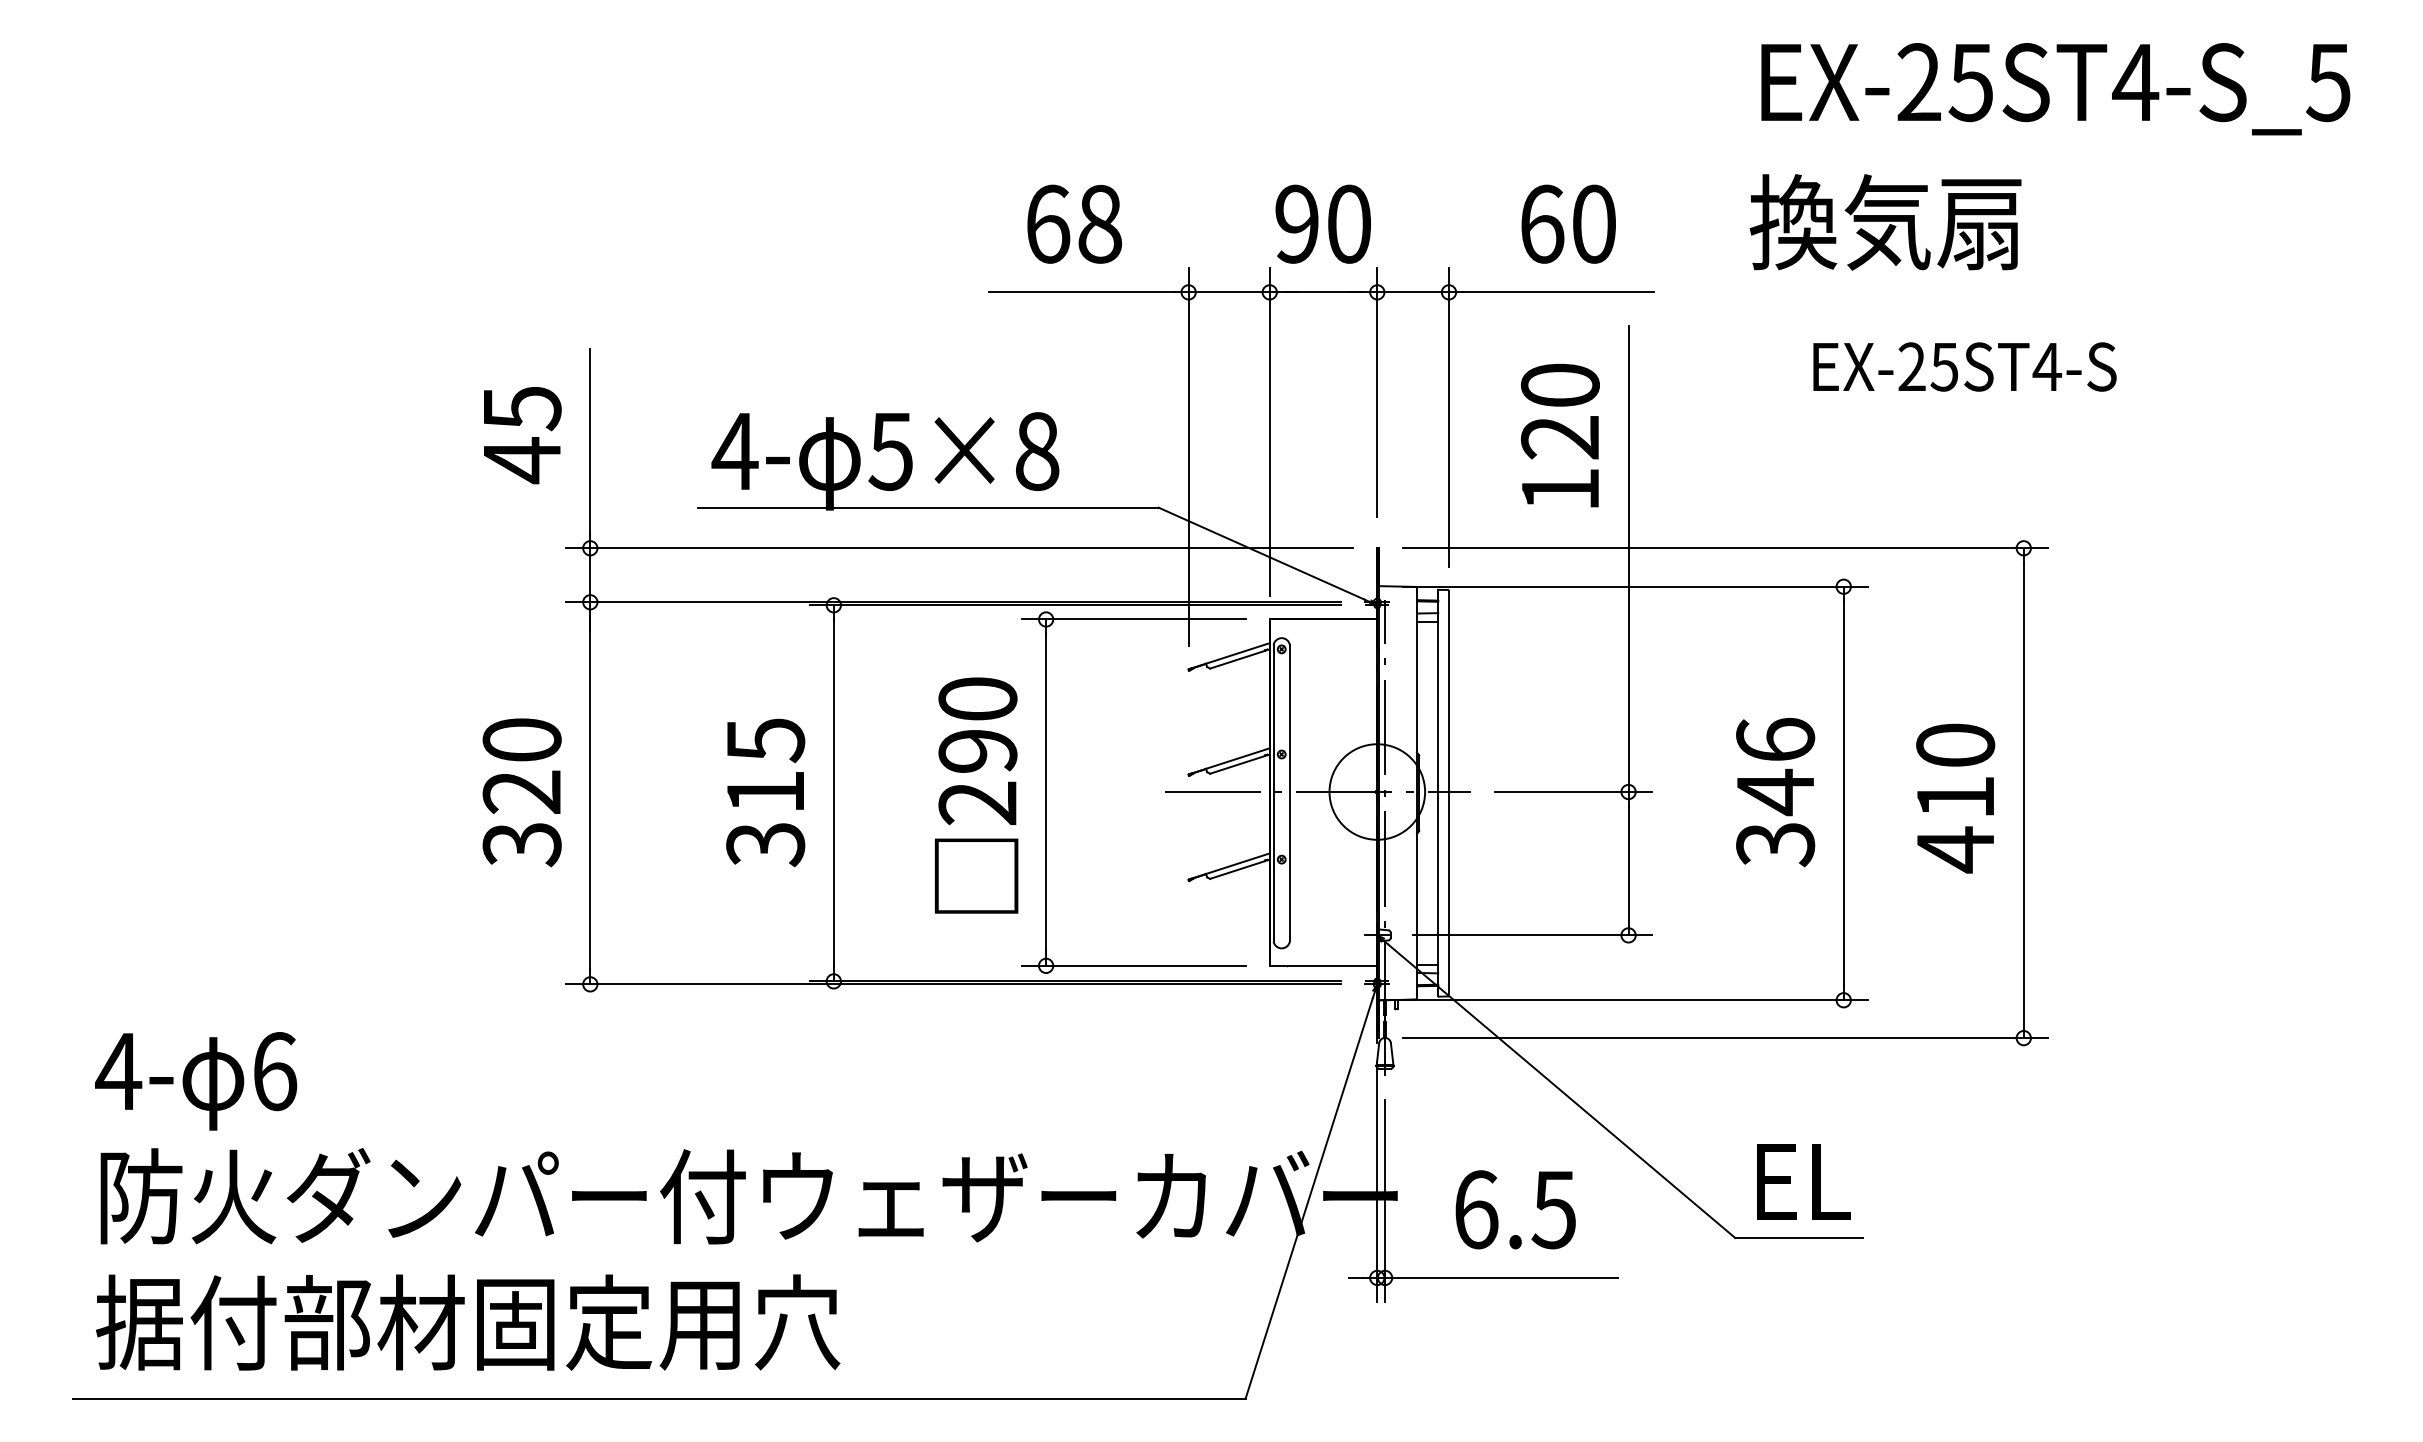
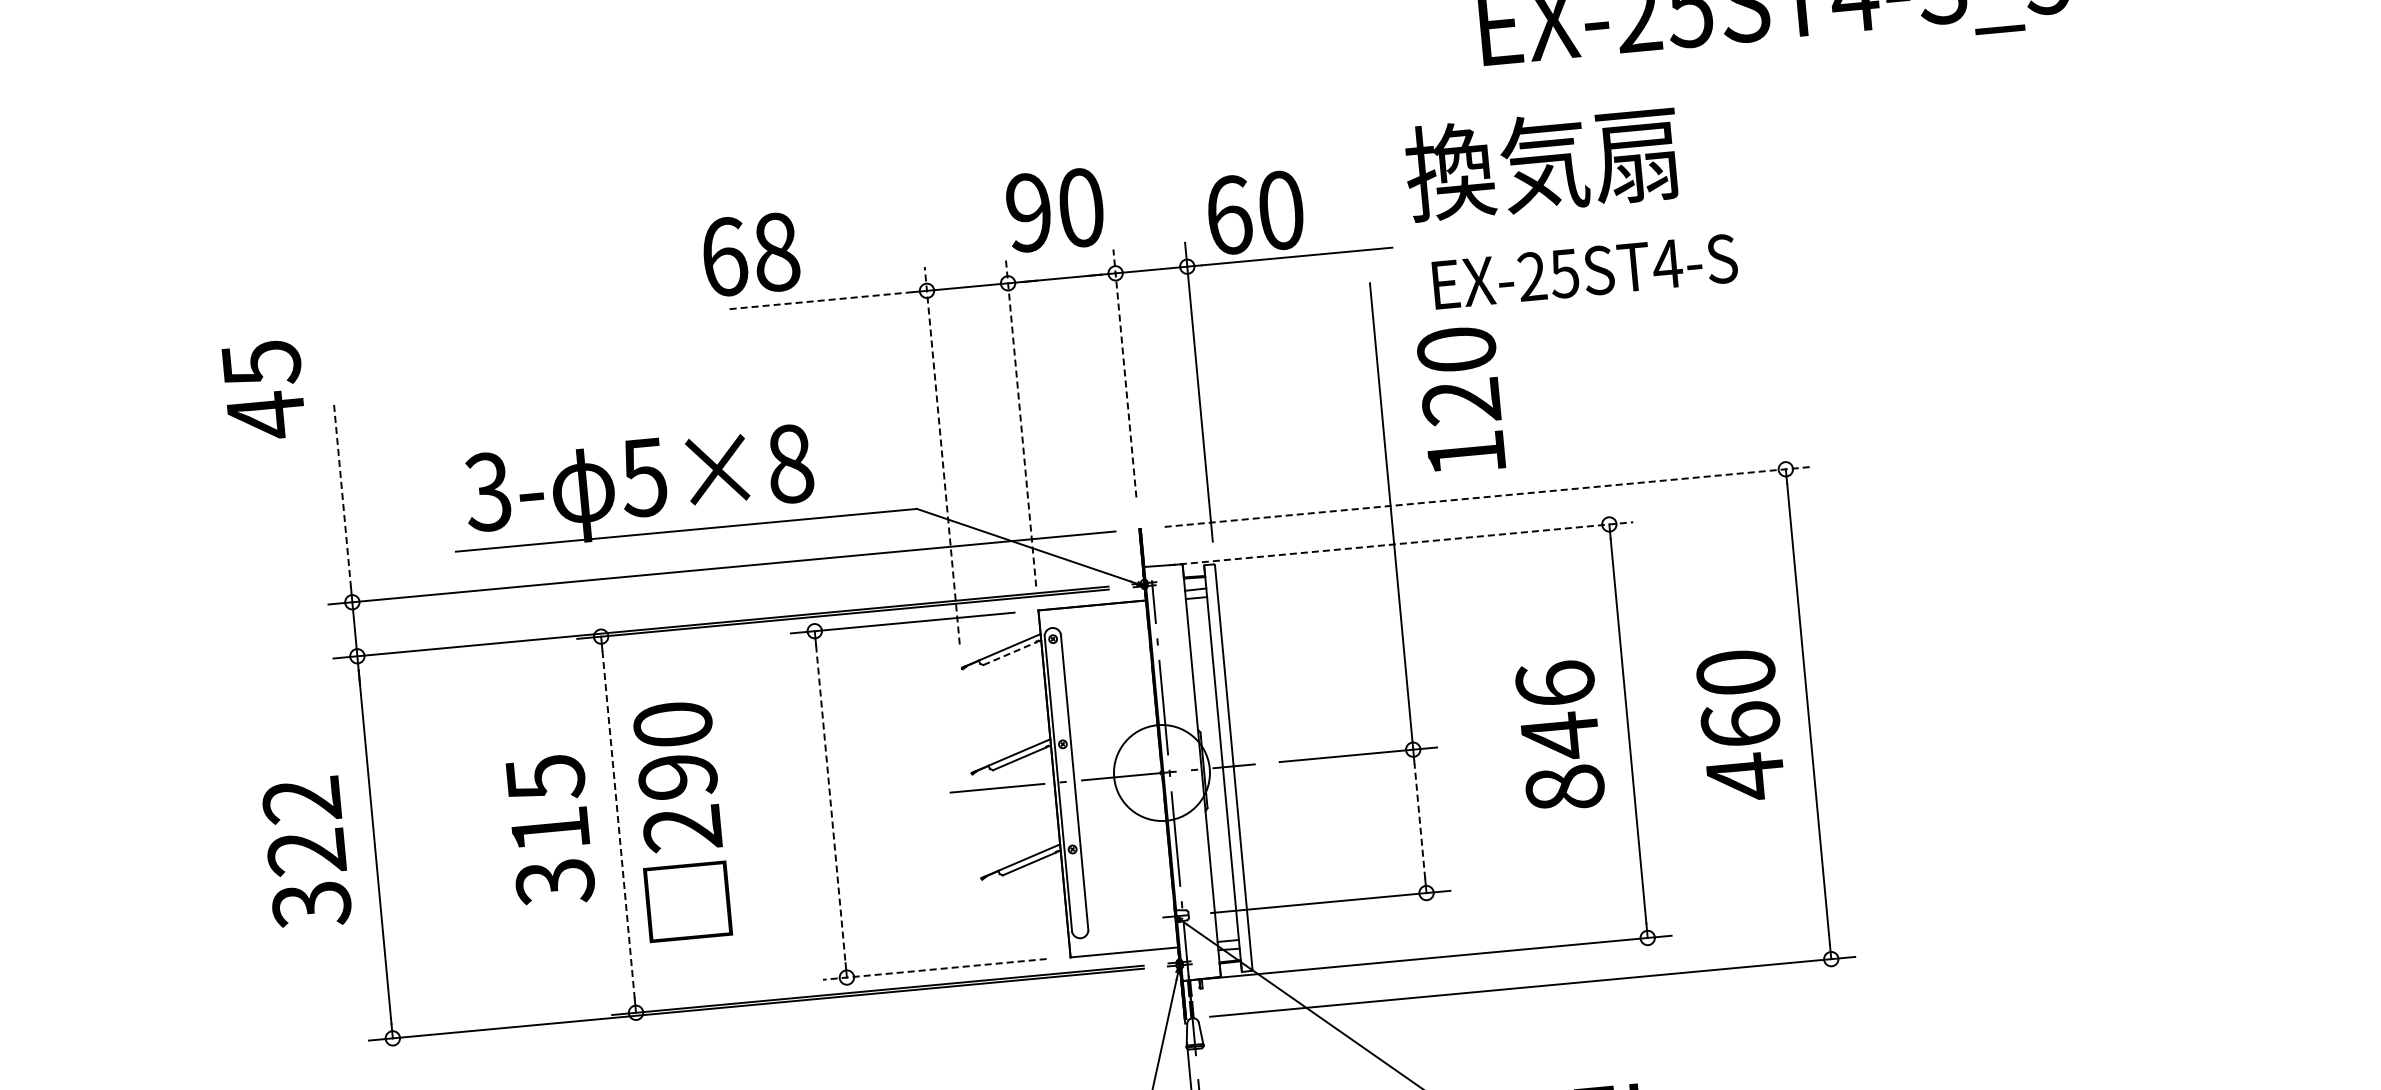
text: (1885, 222) -> (1542, 163), moved
text: (1074, 223) -> (750, 253), moved
text: (1568, 223) -> (1255, 212), moved
line: (1081, 292) -> (819, 300), solid -> dashed
text: (1964, 366) -> (1584, 271), moved
line: (1377, 392) -> (1125, 373), solid -> dashed
line: (1269, 432) -> (1020, 423), solid -> dashed
text: (522, 435) -> (264, 390), moved
text: (1560, 435) -> (1461, 399), moved
line: (590, 441) -> (342, 495), solid -> dashed
text: (734, 451) -> (487, 492), 4- -> 3-
line: (1188, 457) -> (942, 455), solid -> dashed
line: (1725, 548) -> (1487, 497), solid -> dashed
line: (1635, 586) -> (1401, 543), solid -> dashed
line: (1237, 659) -> (1009, 653), solid -> dashed
text: (521, 739) -> (301, 799), 320 -> 322
line: (1046, 792) -> (831, 804), solid -> dashed
line: (833, 793) -> (618, 824), solid -> dashed
text: (976, 795) -> (680, 821), moved
text: (1955, 796) -> (1740, 723), 410 -> 460
text: (1775, 844) -> (1565, 788), 346 -> 846
line: (1628, 863) -> (1419, 821), solid -> dashed
line: (1134, 965) -> (935, 969), solid -> dashed

